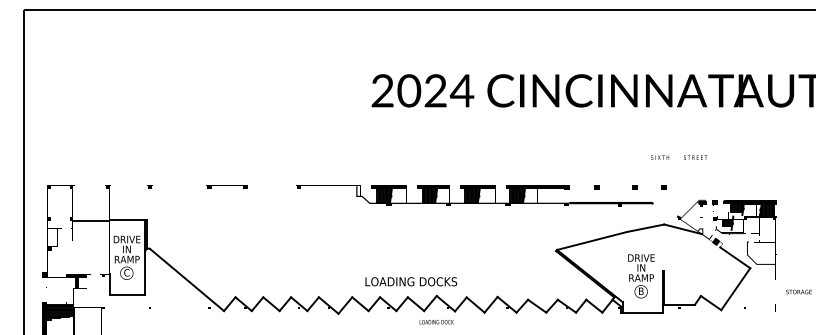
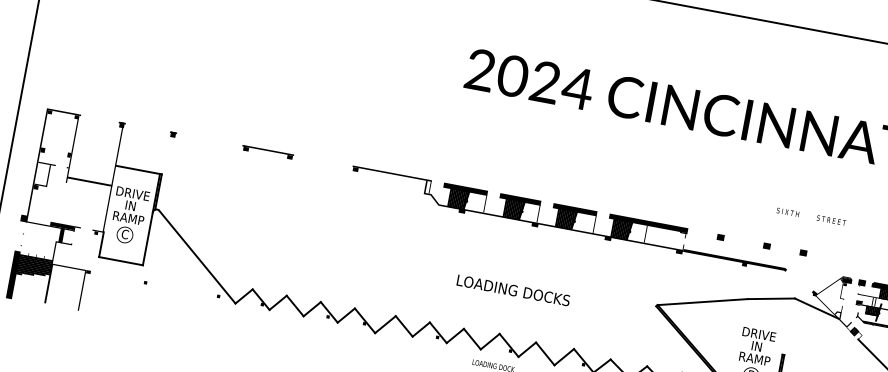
text: (679, 157) -> (811, 216), moved
line: (90, 221) -> (88, 181), moved
text: (411, 281) -> (513, 290), moved

